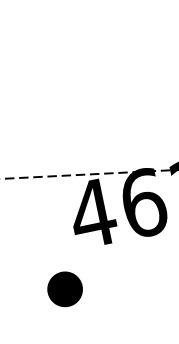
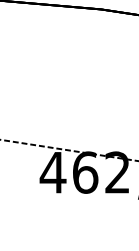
part: (64, 289) -> (26, 215), removed

